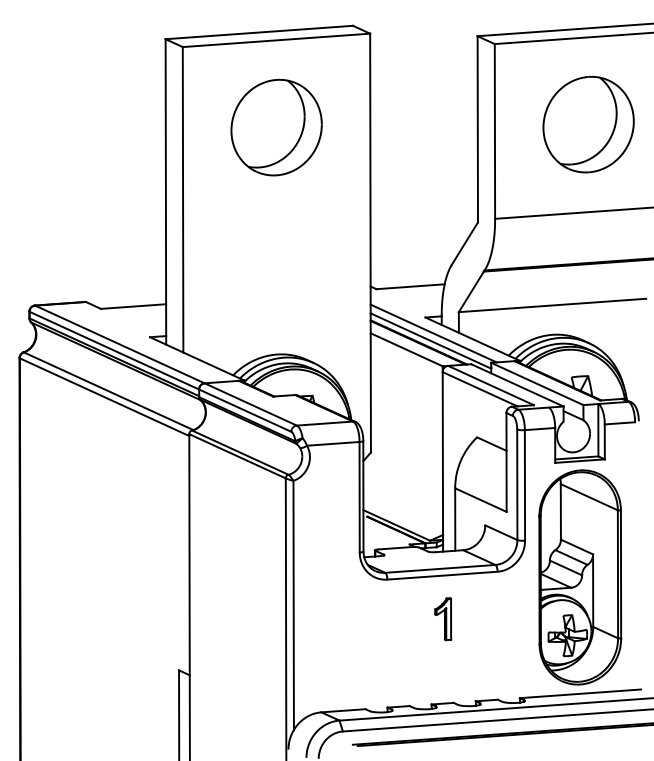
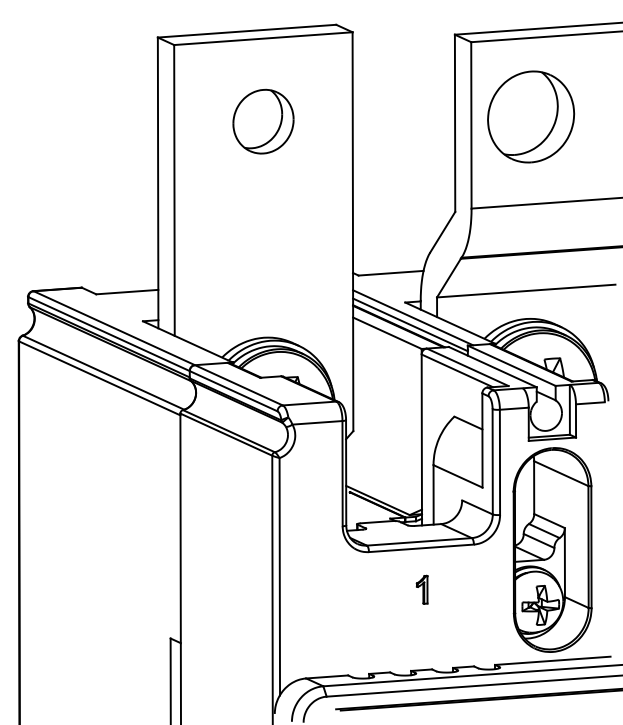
part: (588, 124) -> (530, 116), moved
part: (276, 127) -> (263, 121), size x0.7
part: (443, 619) -> (422, 590), size x0.7

